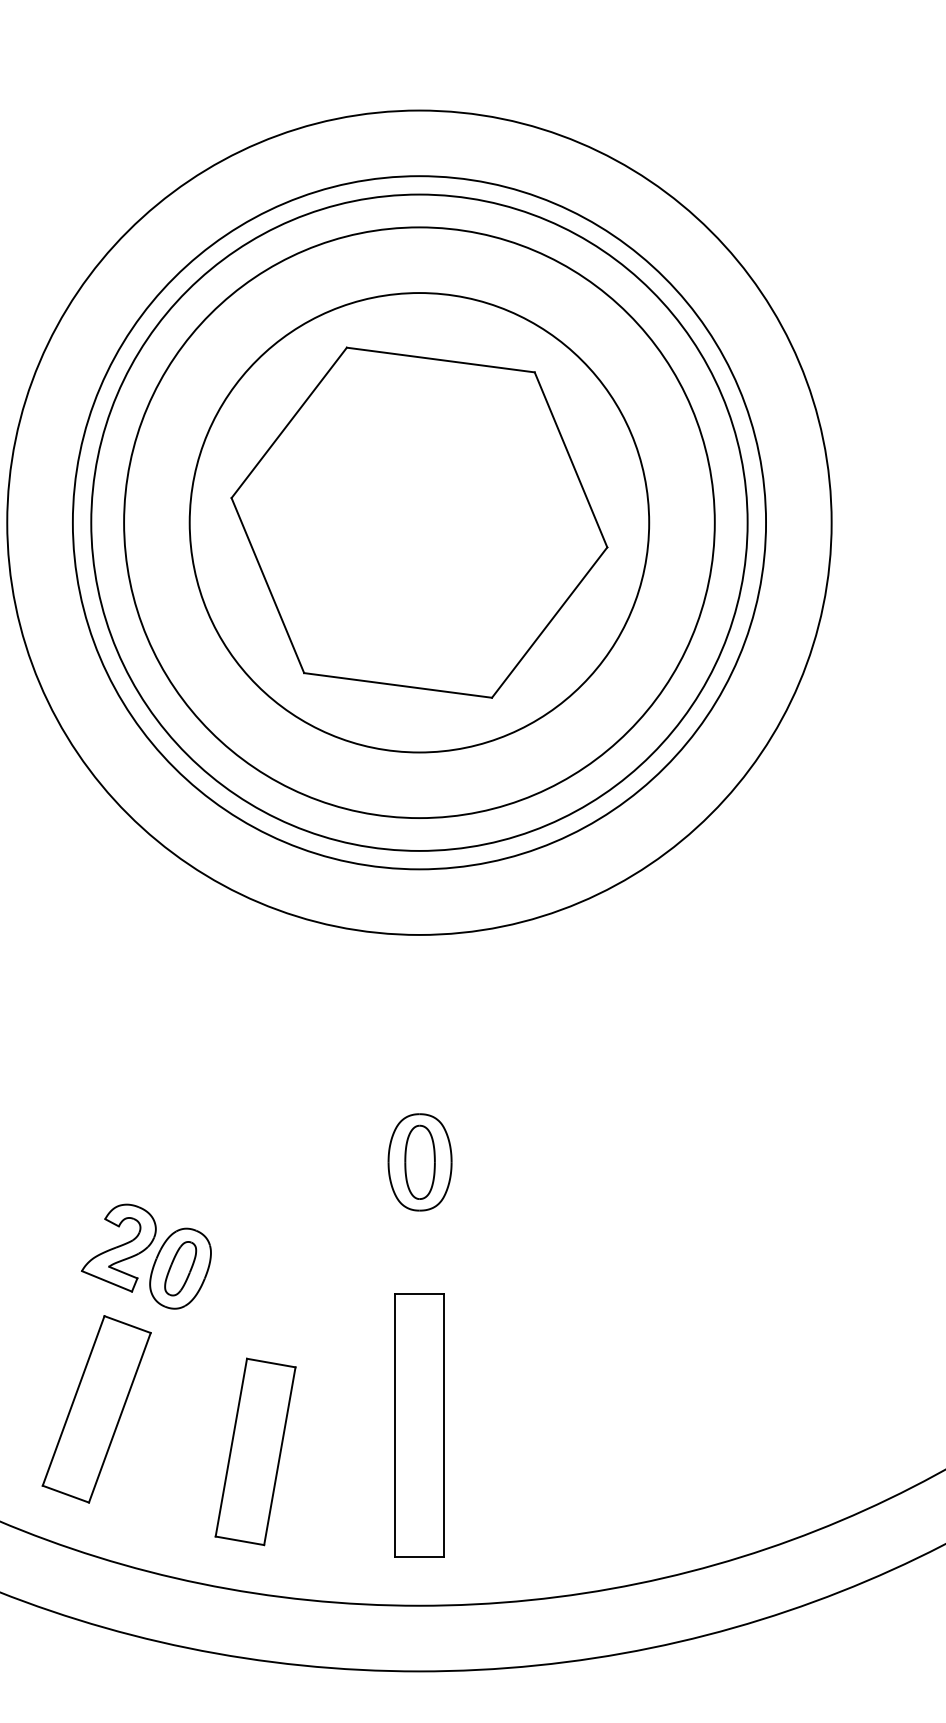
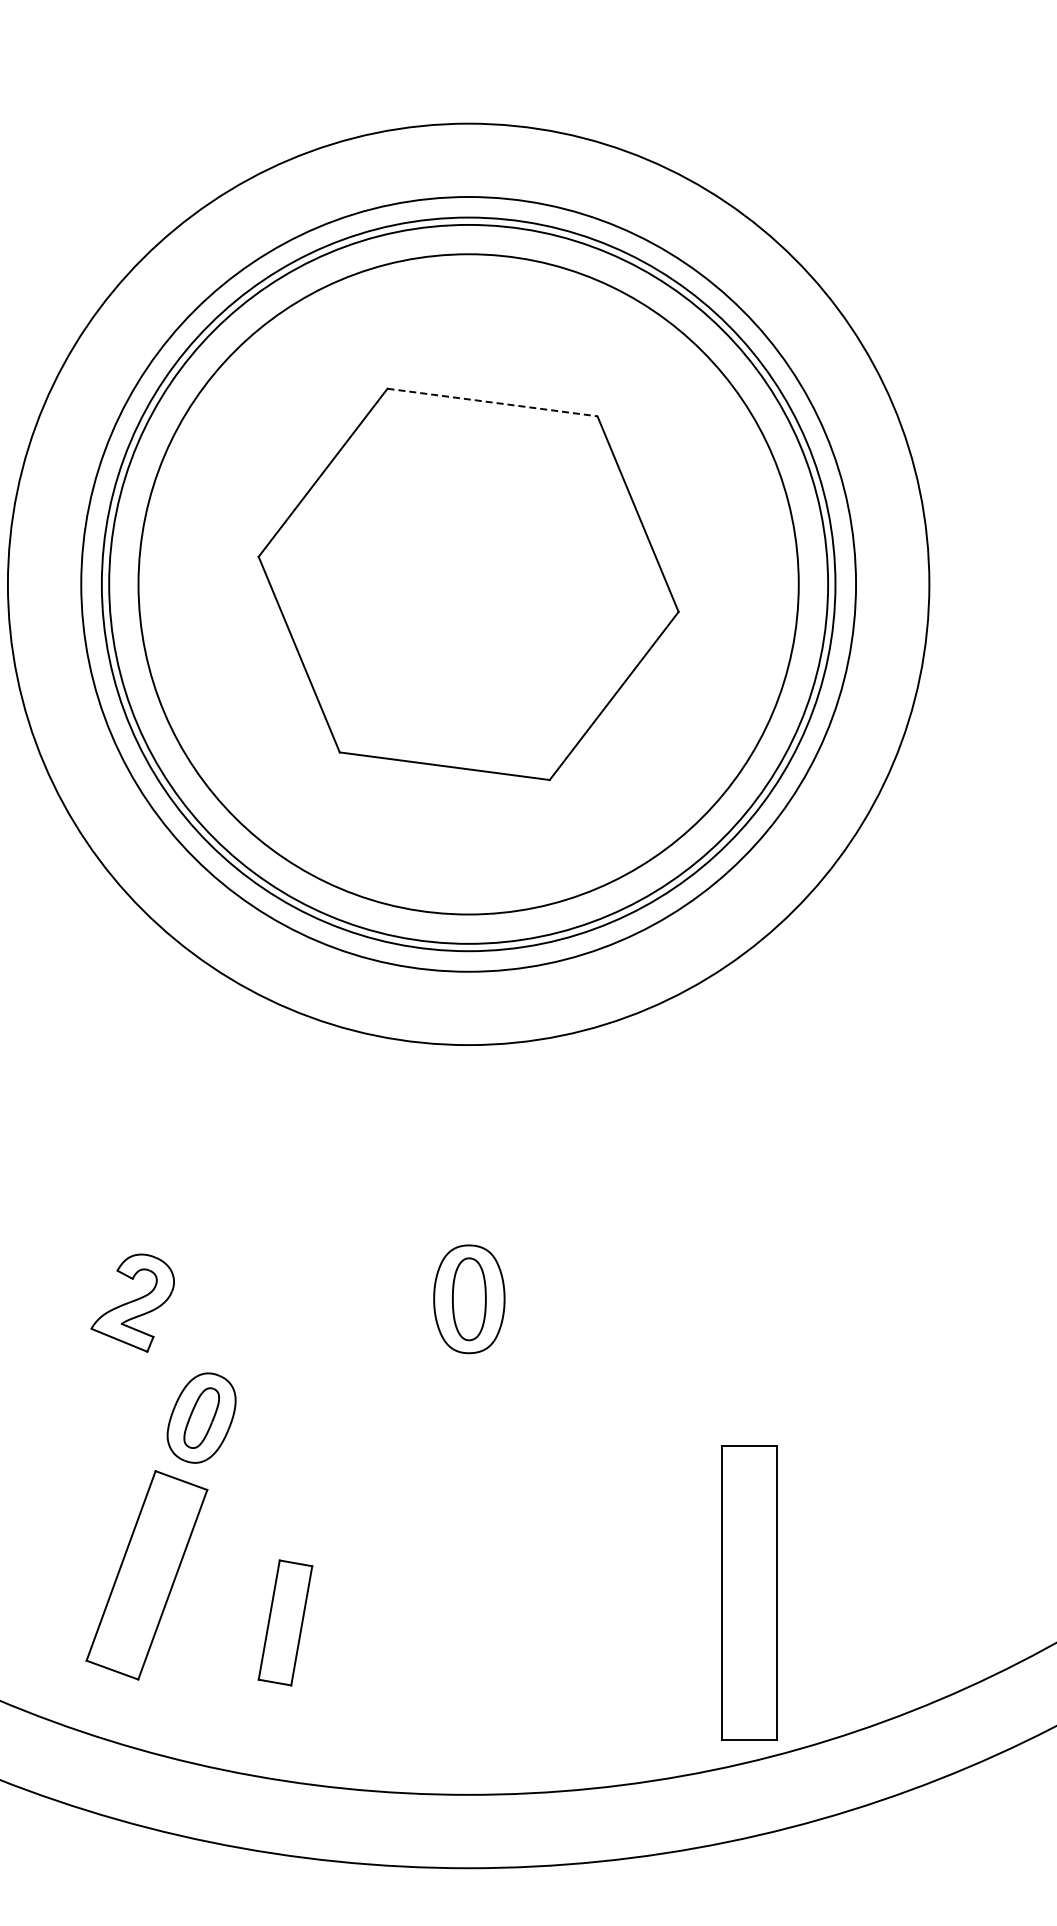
line: (440, 360) -> (492, 402), solid -> dashed
circle: (419, 522) -> (468, 584), size x1.4
part: (118, 1247) -> (132, 1302), moved
part: (96, 1409) -> (146, 1575), moved
part: (419, 1424) -> (749, 1592), moved
part: (255, 1451) -> (285, 1622), size x0.6

